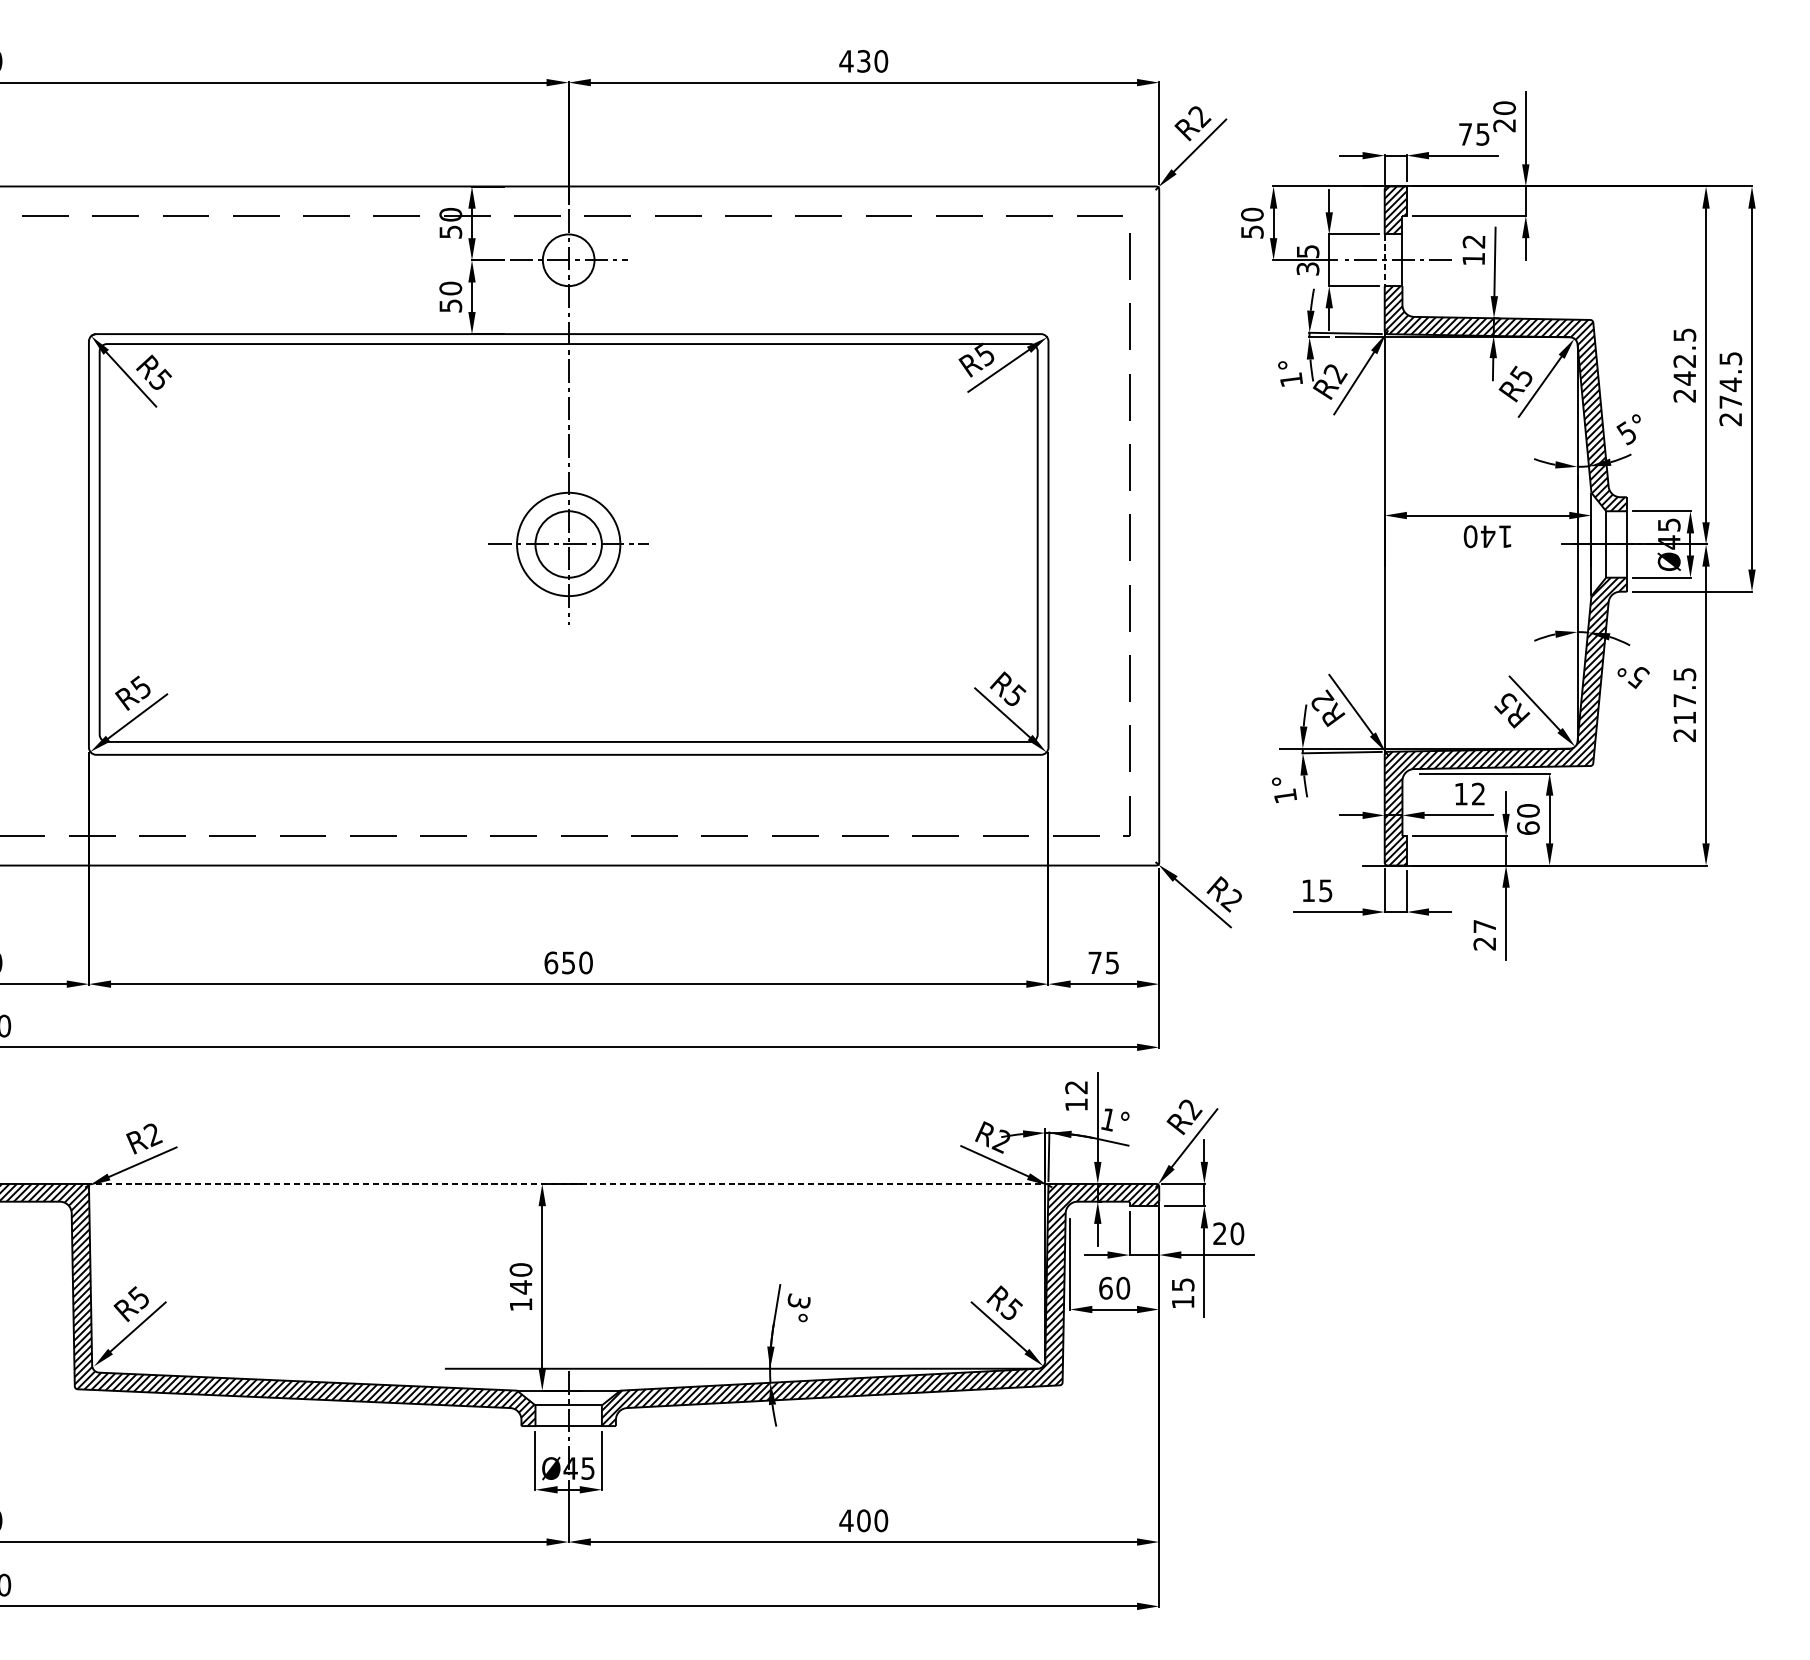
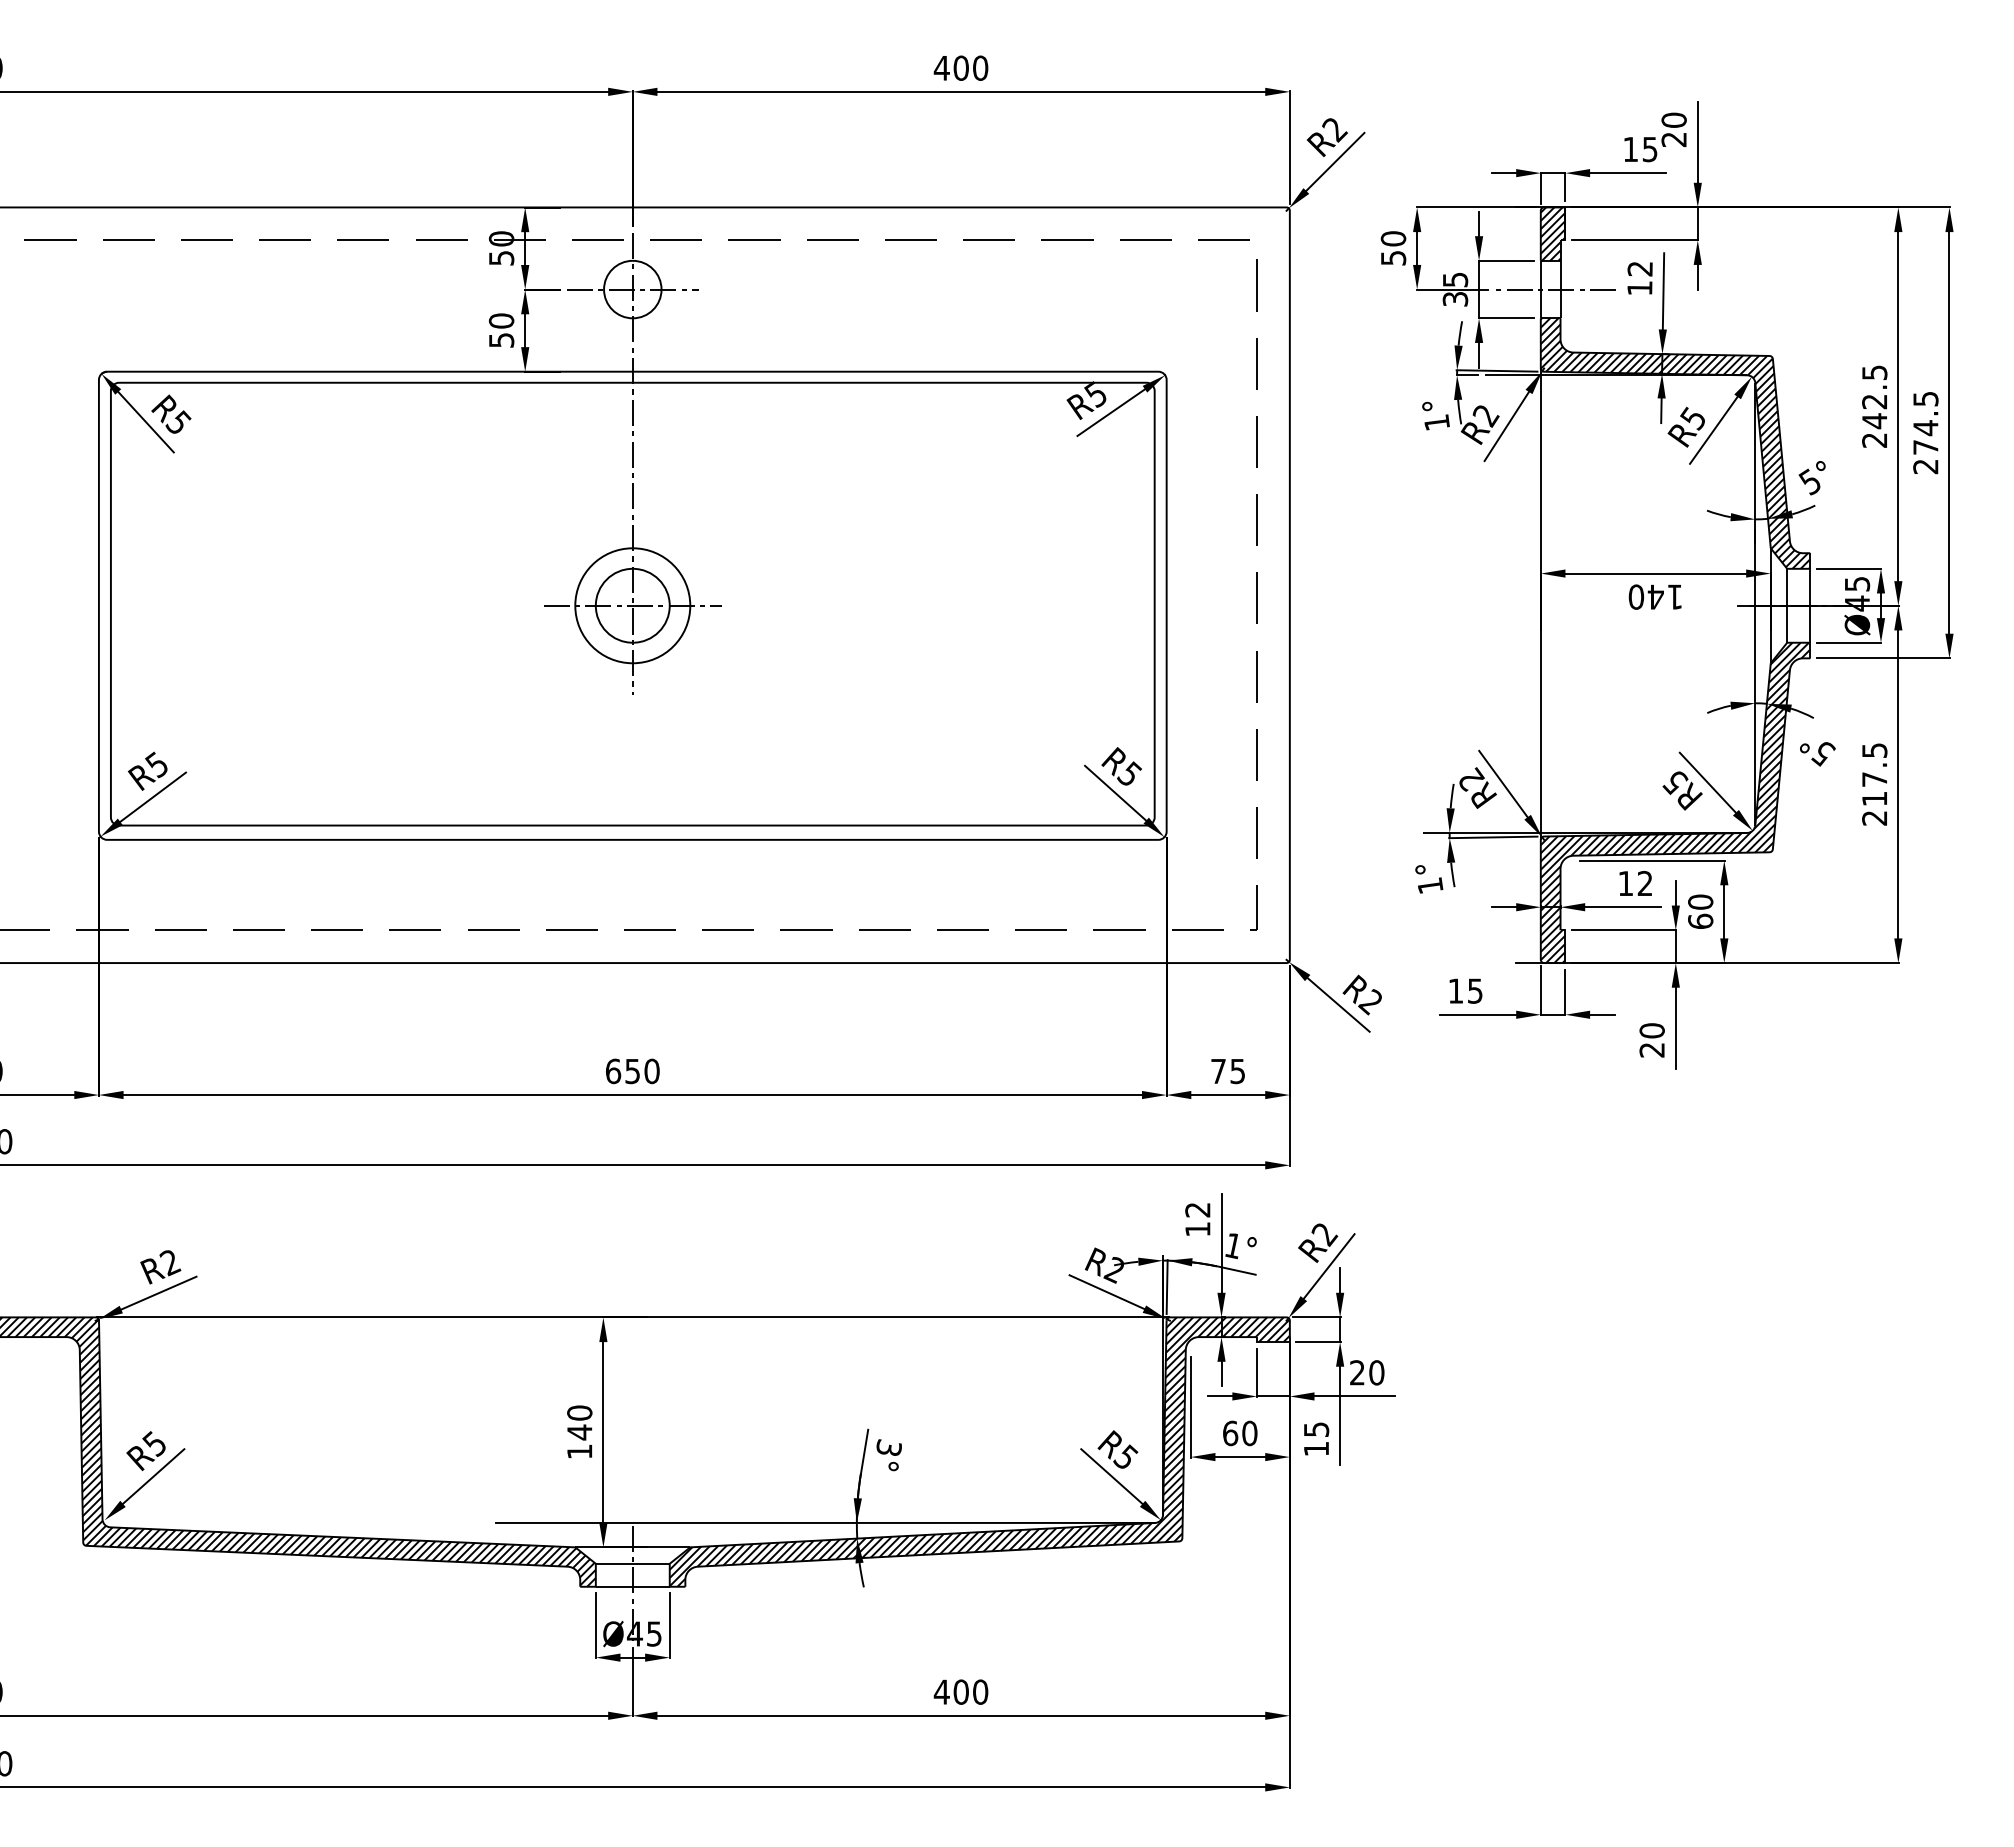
text: (863, 60) -> (960, 67), 430 -> 400
text: (1465, 134) -> (1630, 149), 75 -> 15
line: (1384, 260) -> (1540, 289), dashed -> solid
text: (1484, 926) -> (1651, 1030), 27 -> 20
line: (569, 1184) -> (633, 1317), dashed -> solid

